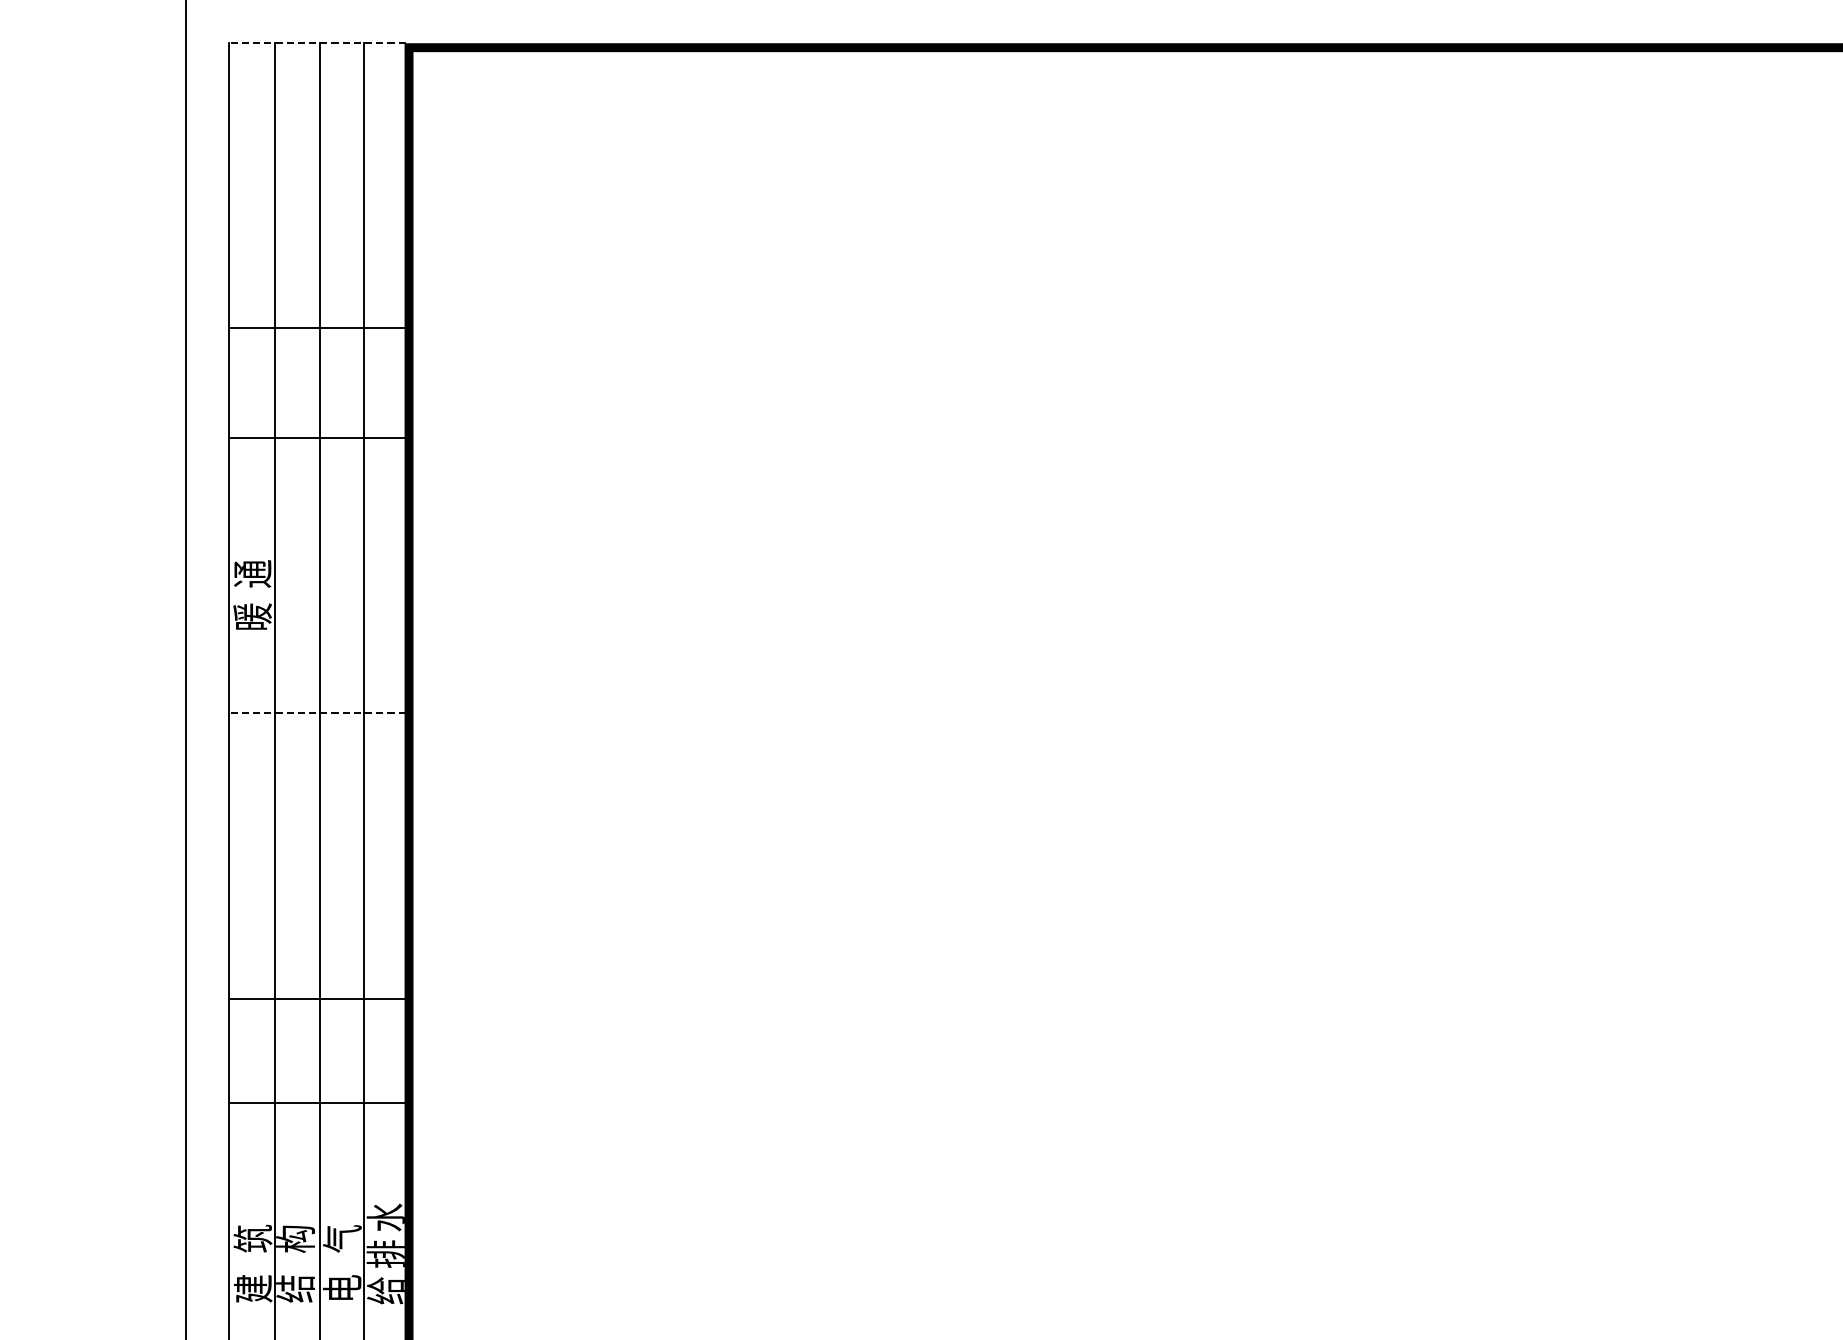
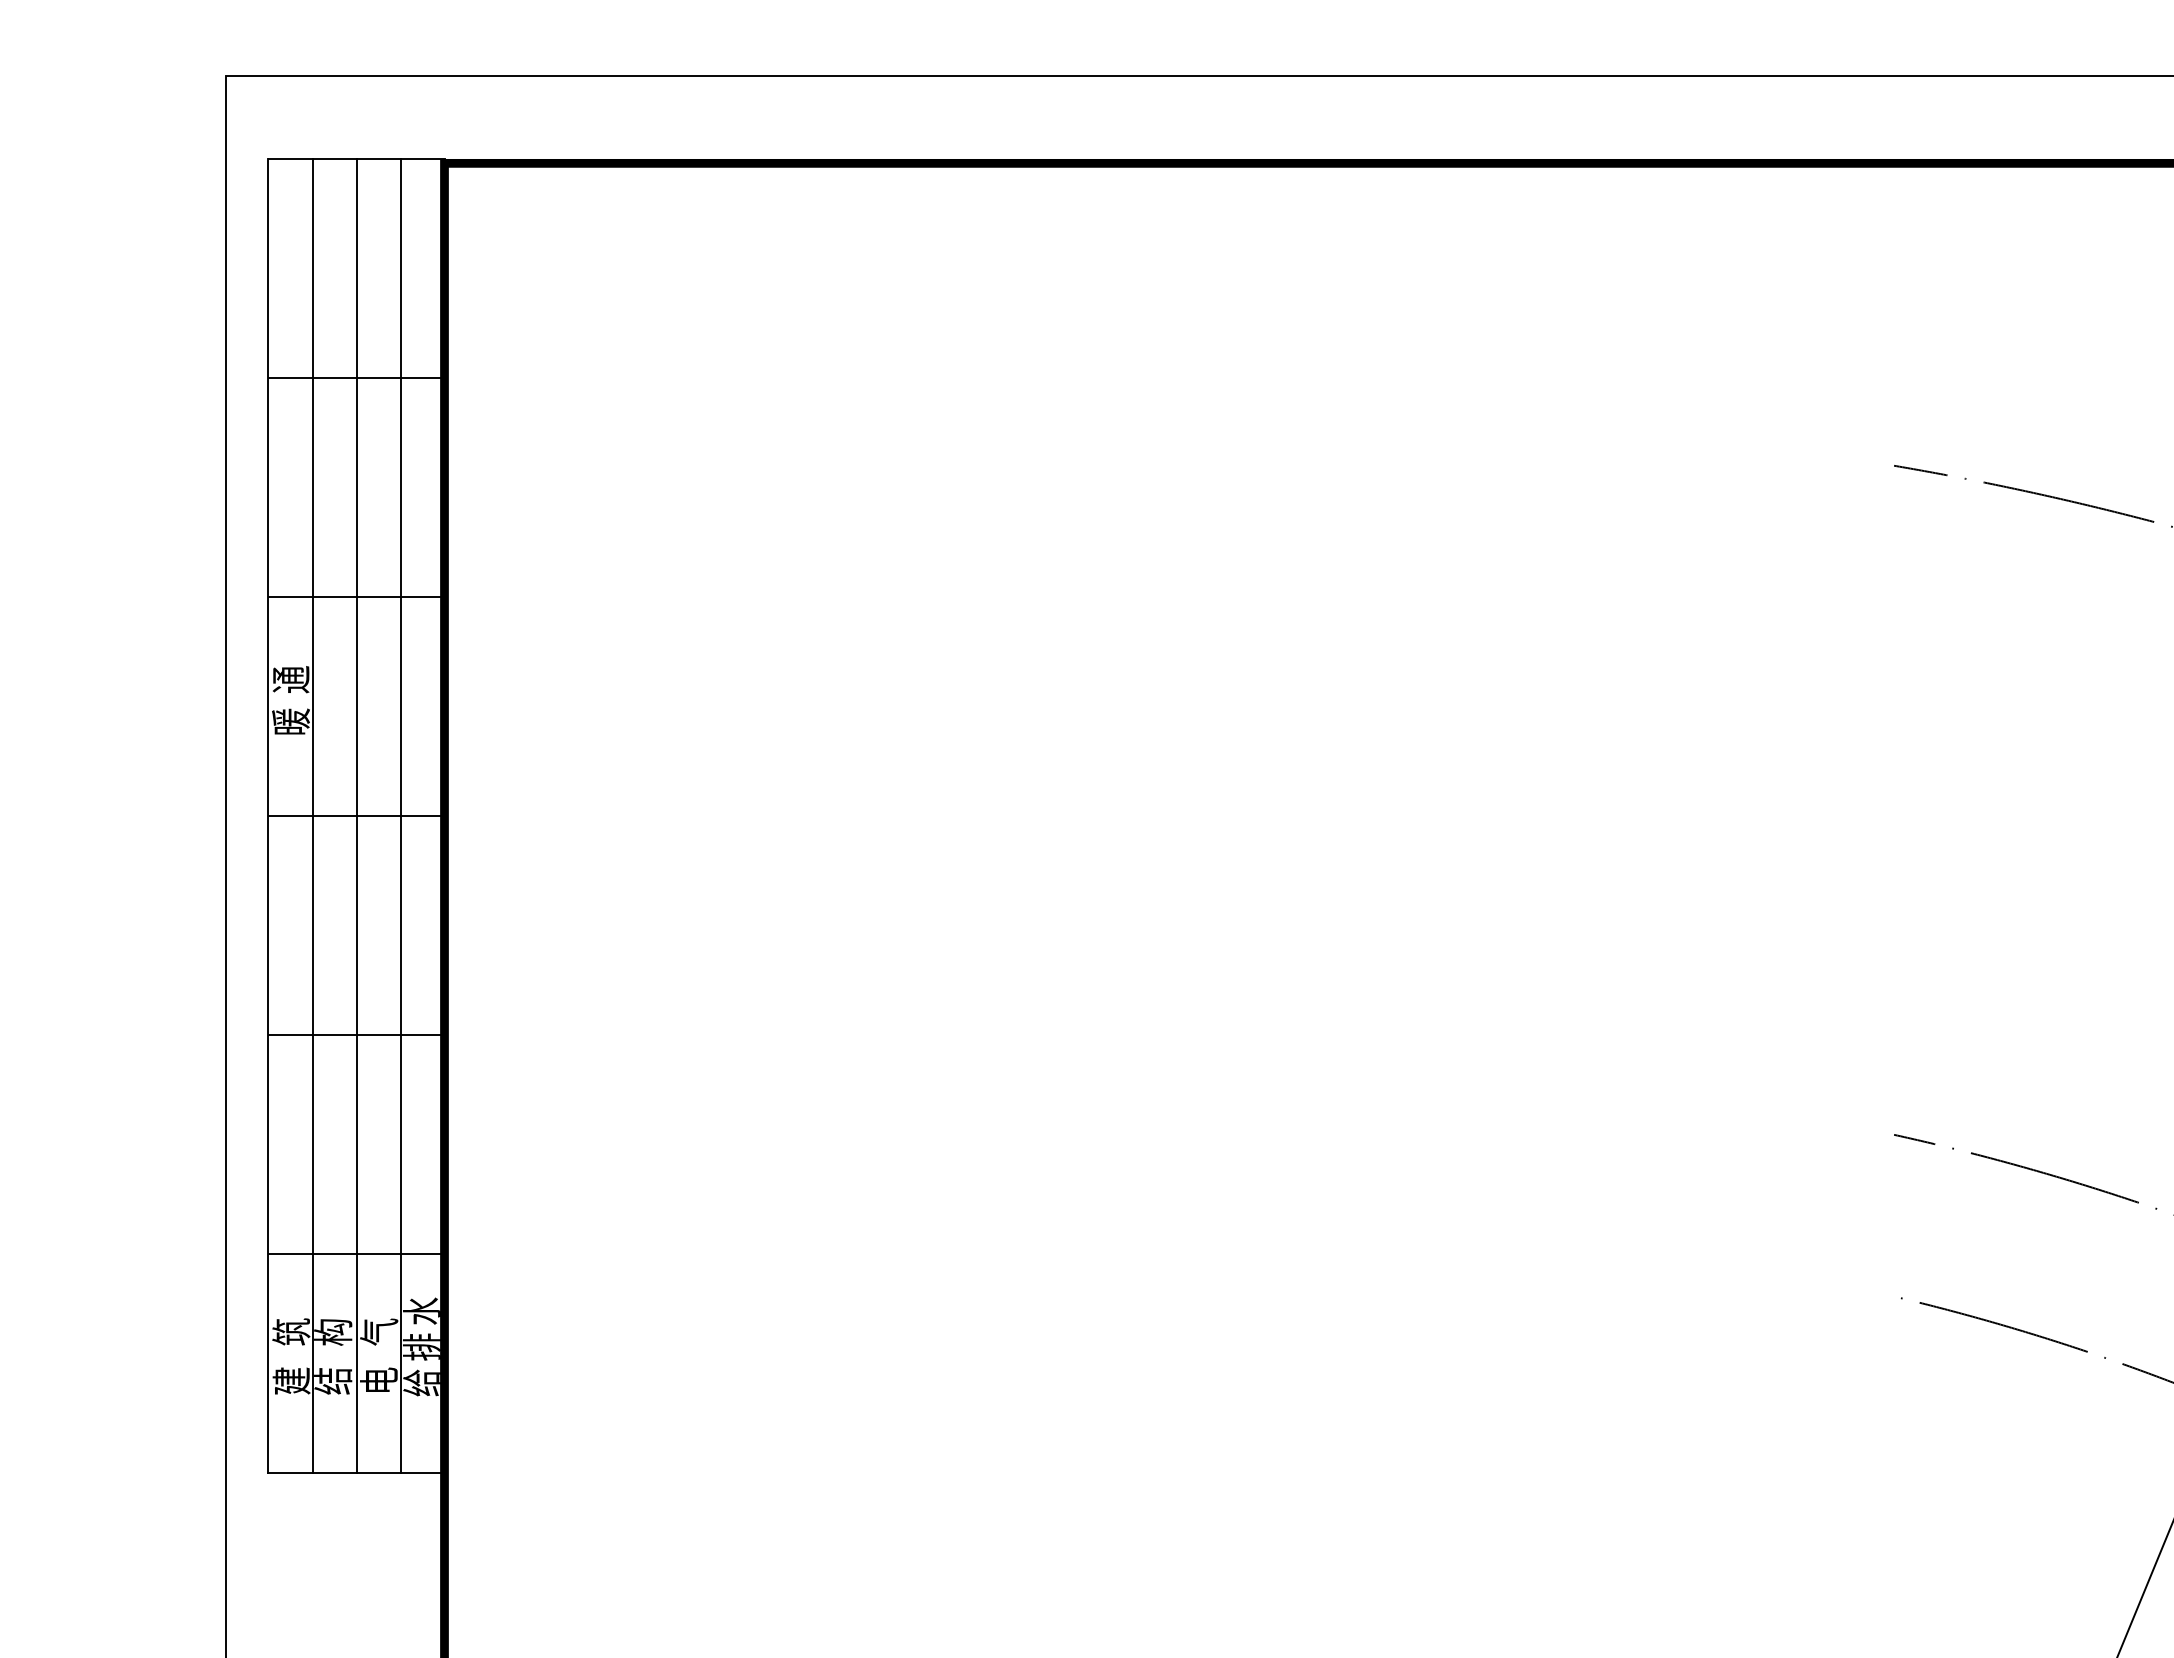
line: (319, 43) -> (356, 159), dashed -> solid
line: (319, 328) -> (356, 378), moved
line: (319, 438) -> (356, 597), moved
line: (319, 713) -> (356, 816), dashed -> solid
line: (319, 999) -> (356, 1035), moved
line: (319, 1102) -> (356, 1253), moved

